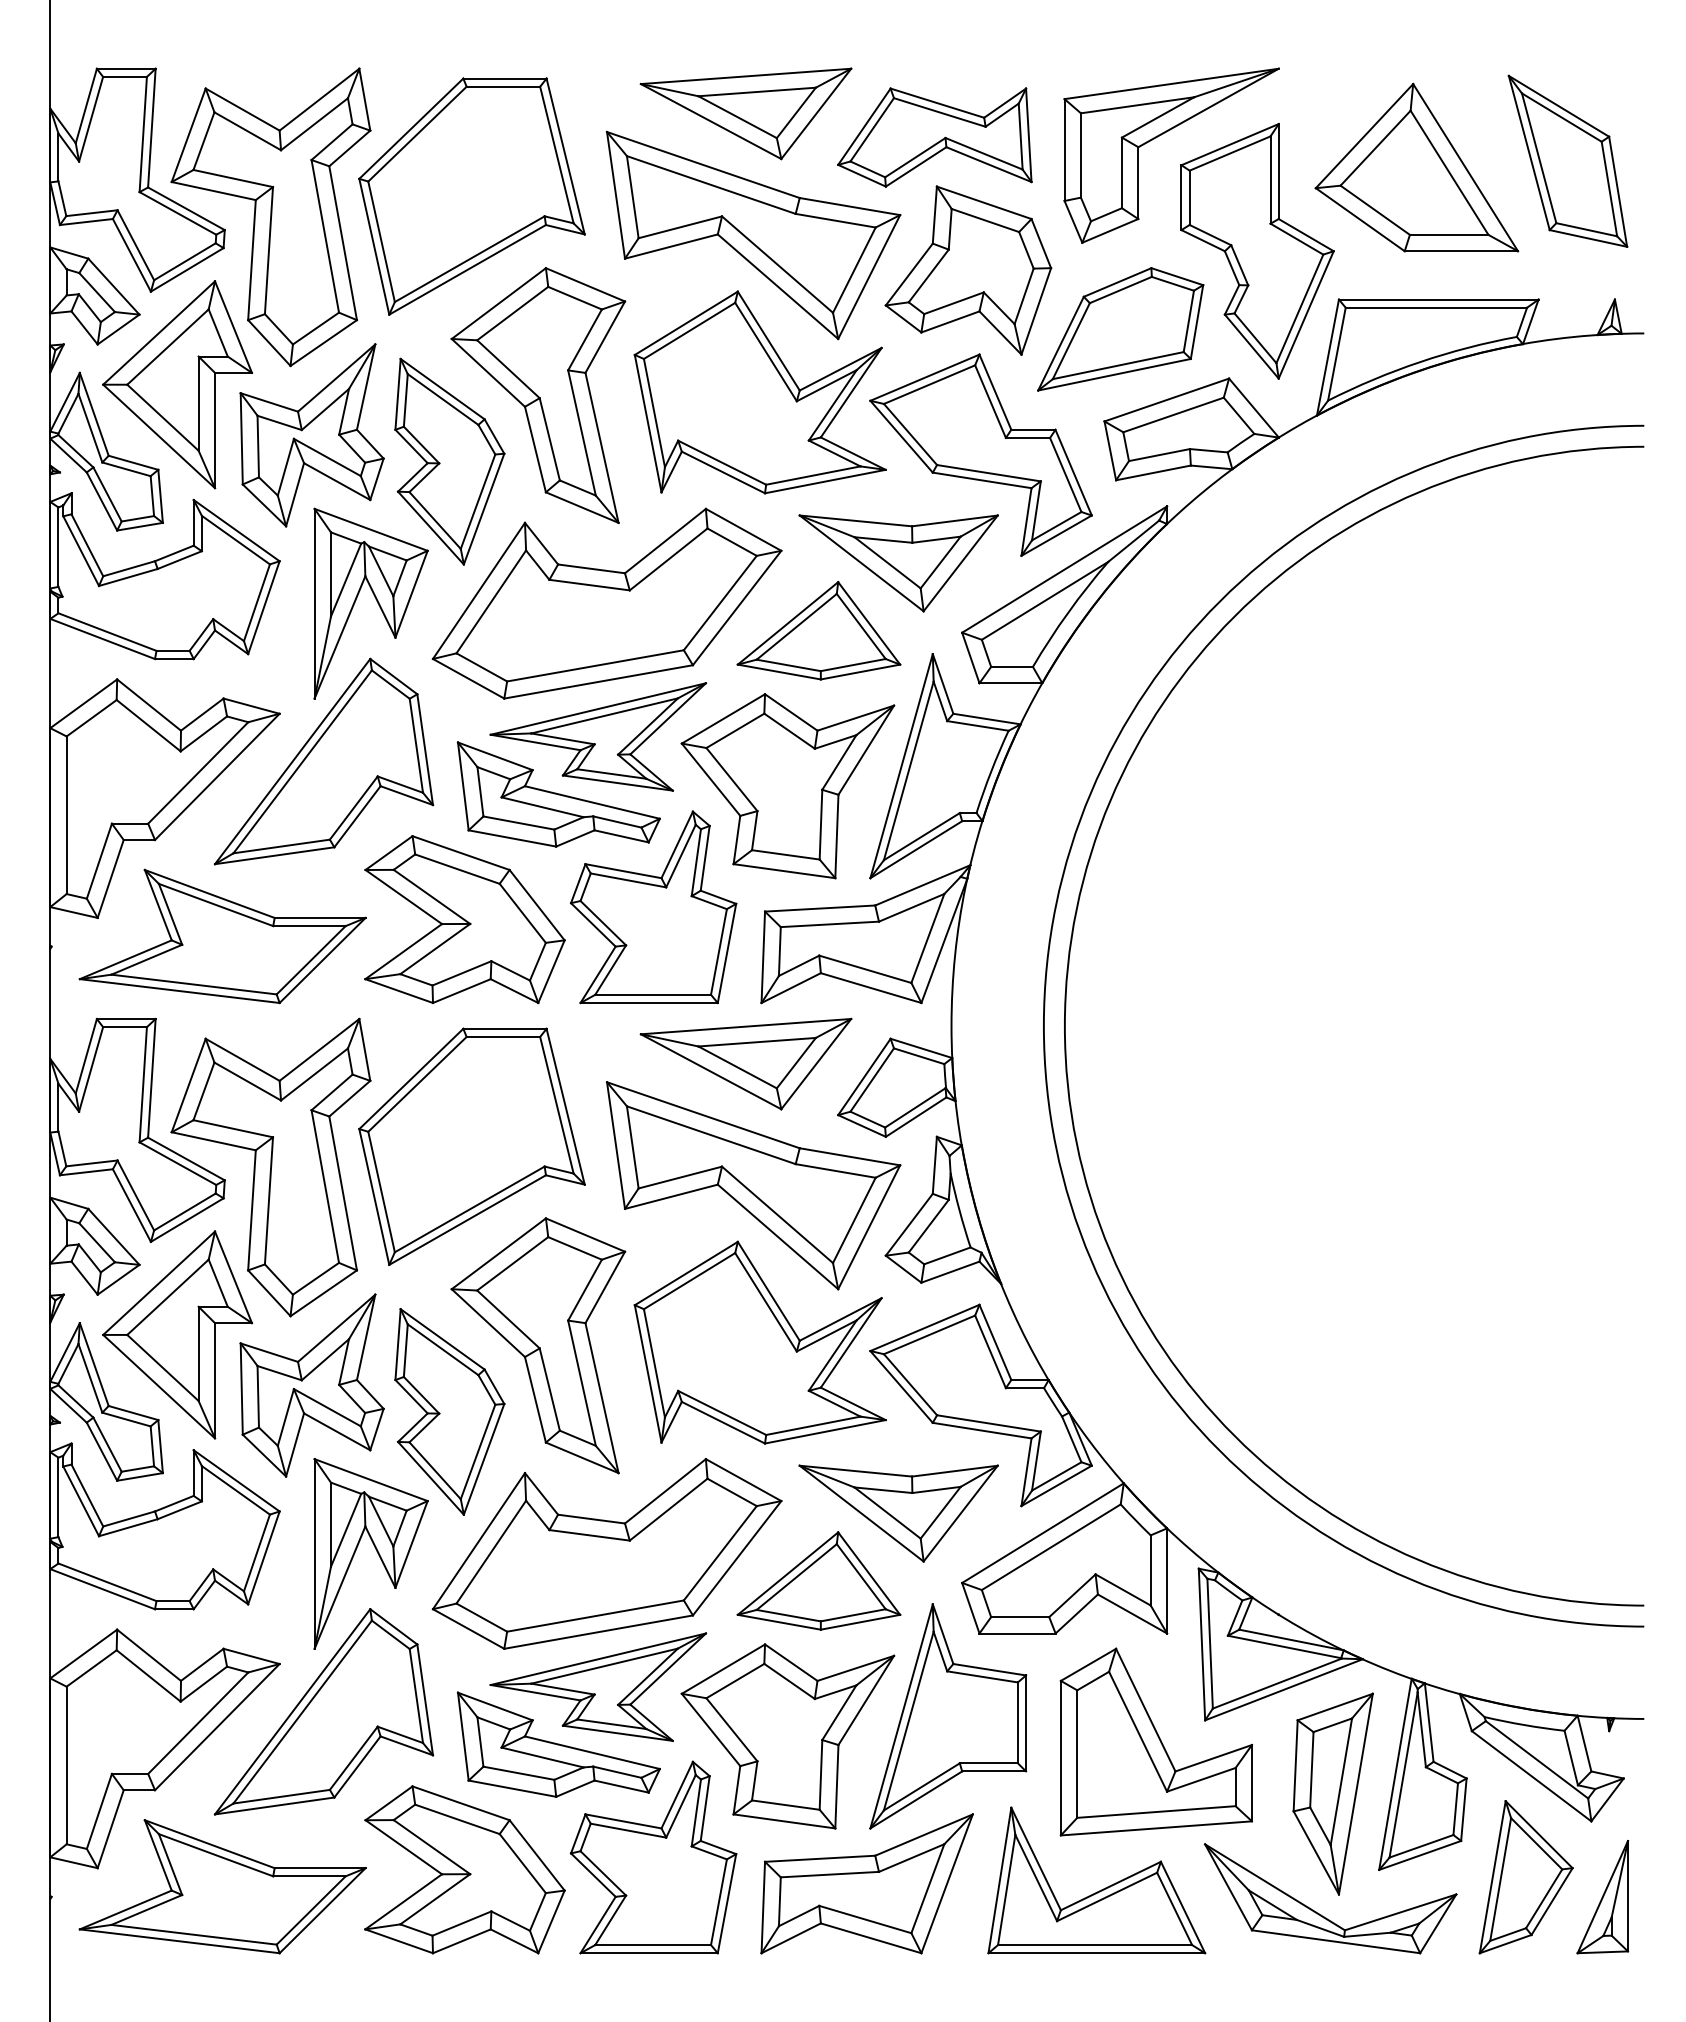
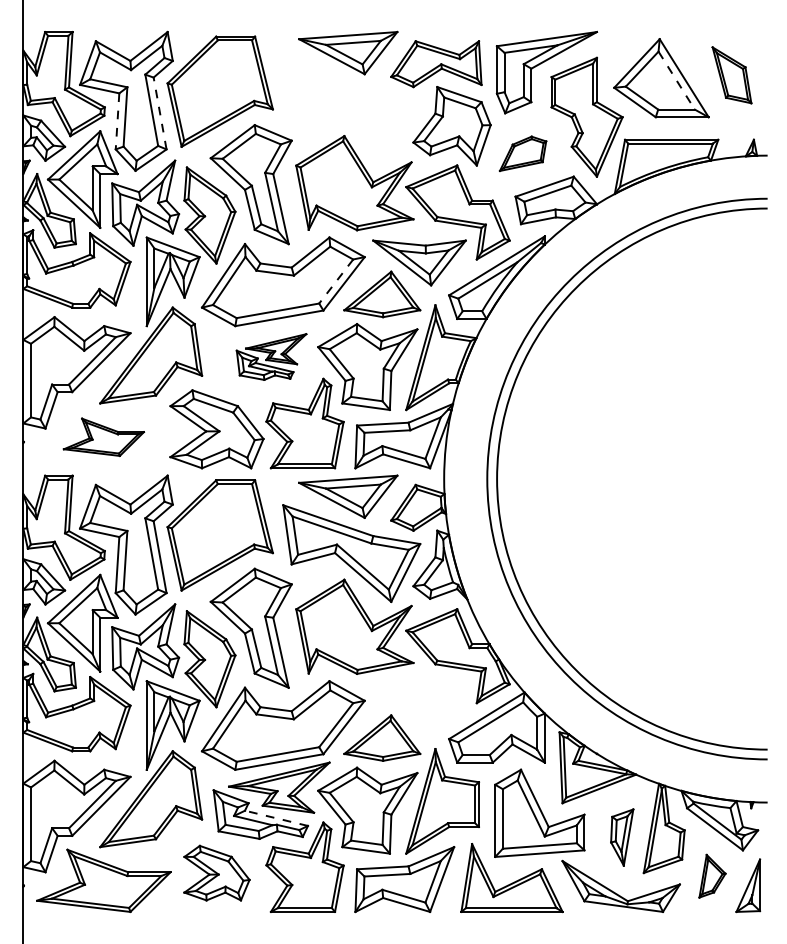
part: (1566, 161) -> (731, 75), size x0.7
line: (1449, 174) -> (676, 81), solid -> dashed
part: (753, 234) -> (351, 109), removed
line: (343, 243) -> (160, 113), solid -> dashed
line: (251, 260) -> (117, 121), solid -> dashed
part: (1119, 328) -> (522, 153), size x0.6
line: (720, 603) -> (336, 281), solid -> dashed
part: (581, 763) -> (271, 356), size x0.6
part: (221, 937) -> (103, 437), size x0.6
part: (898, 1513) -> (419, 706), removed
line: (592, 1753) -> (276, 818), solid -> dashed
part: (1331, 1793) -> (621, 837), size x0.6
part: (463, 1870) -> (216, 873), size x0.7
part: (1526, 1875) -> (712, 875), size x0.6

